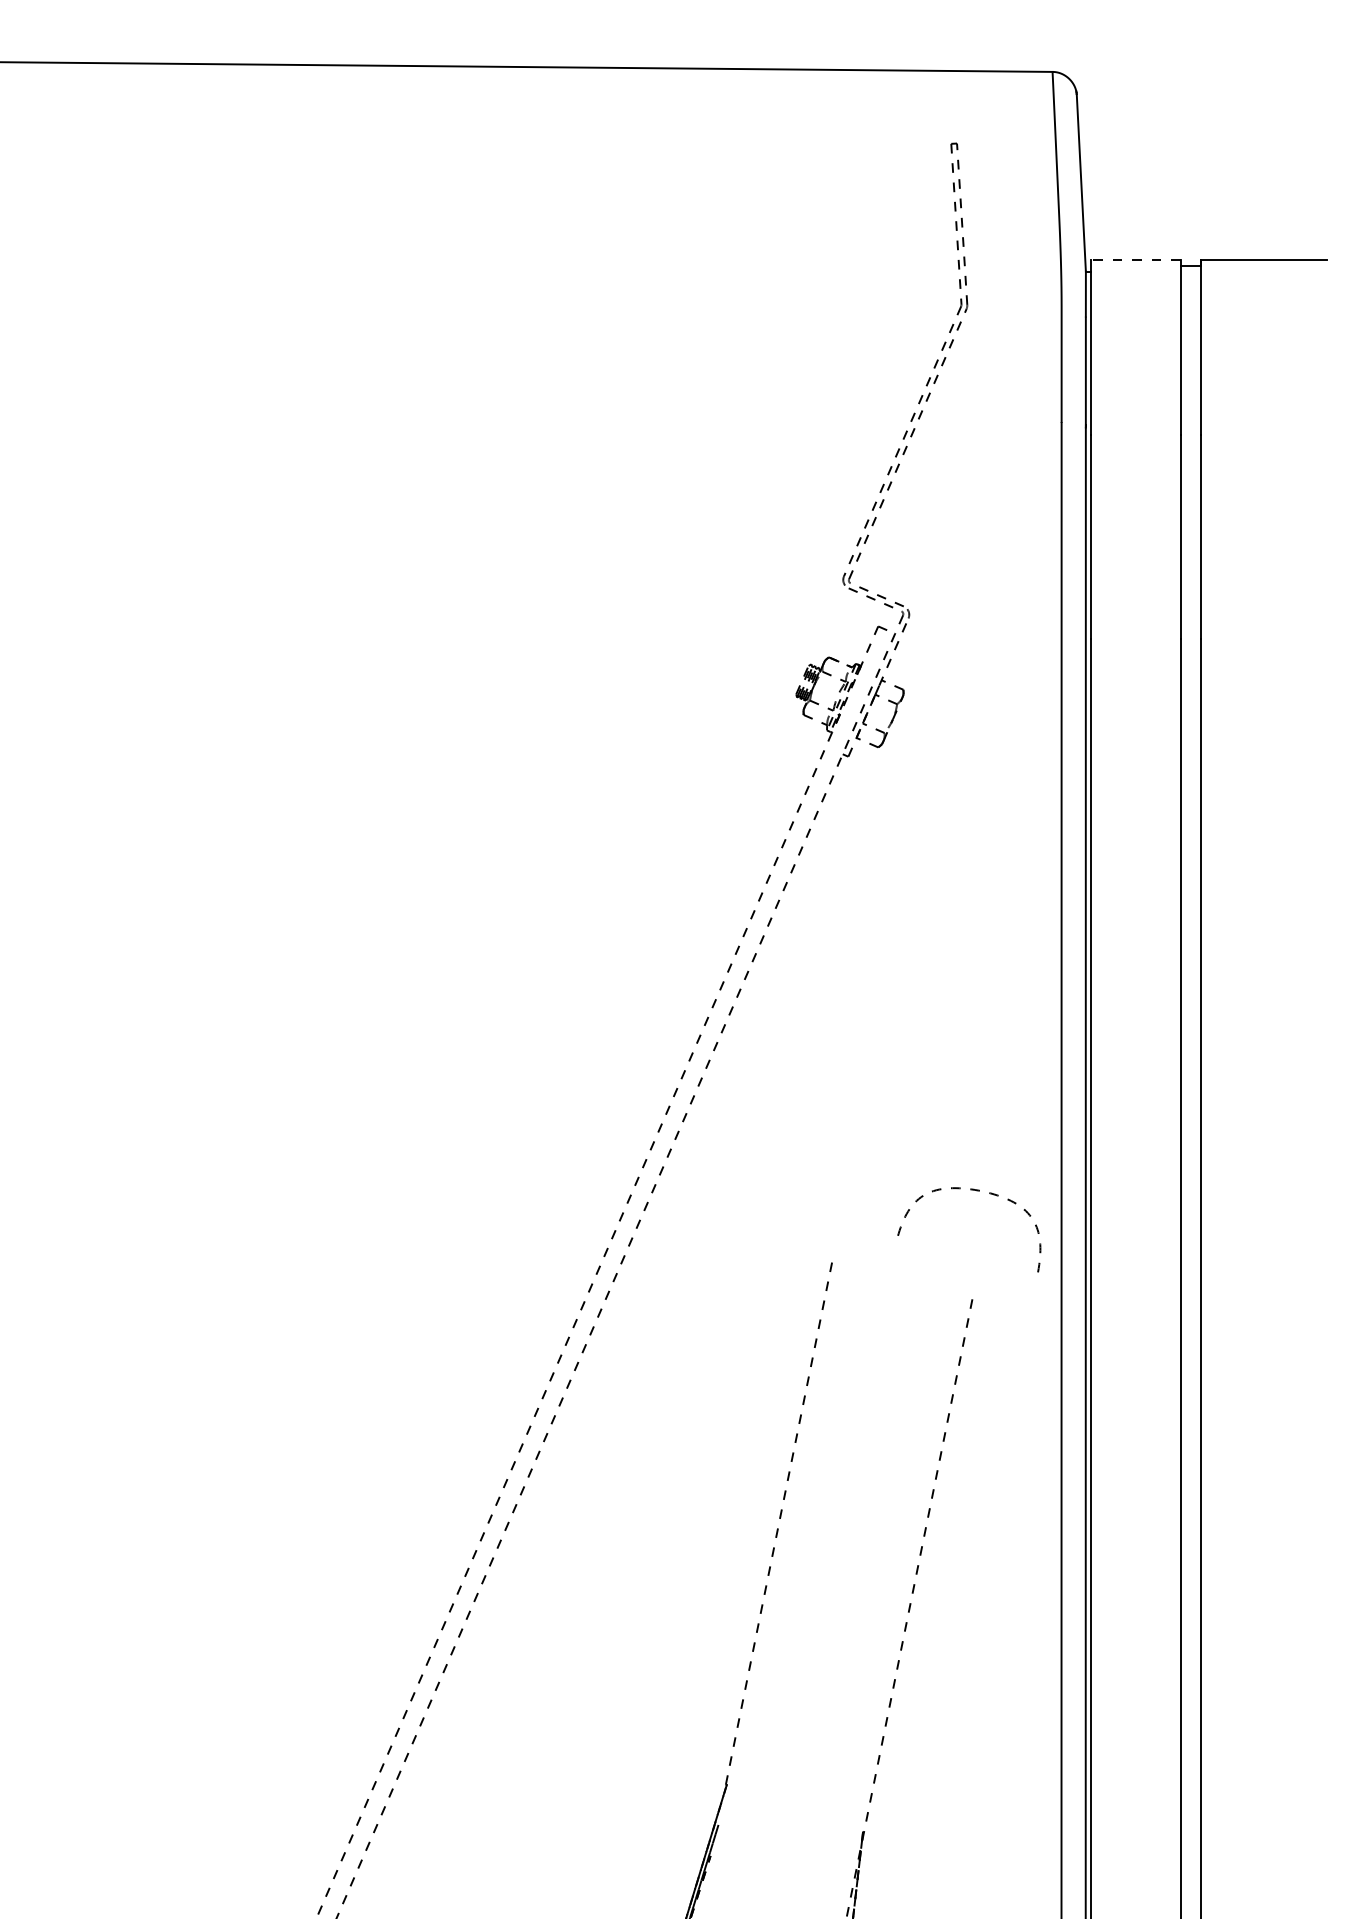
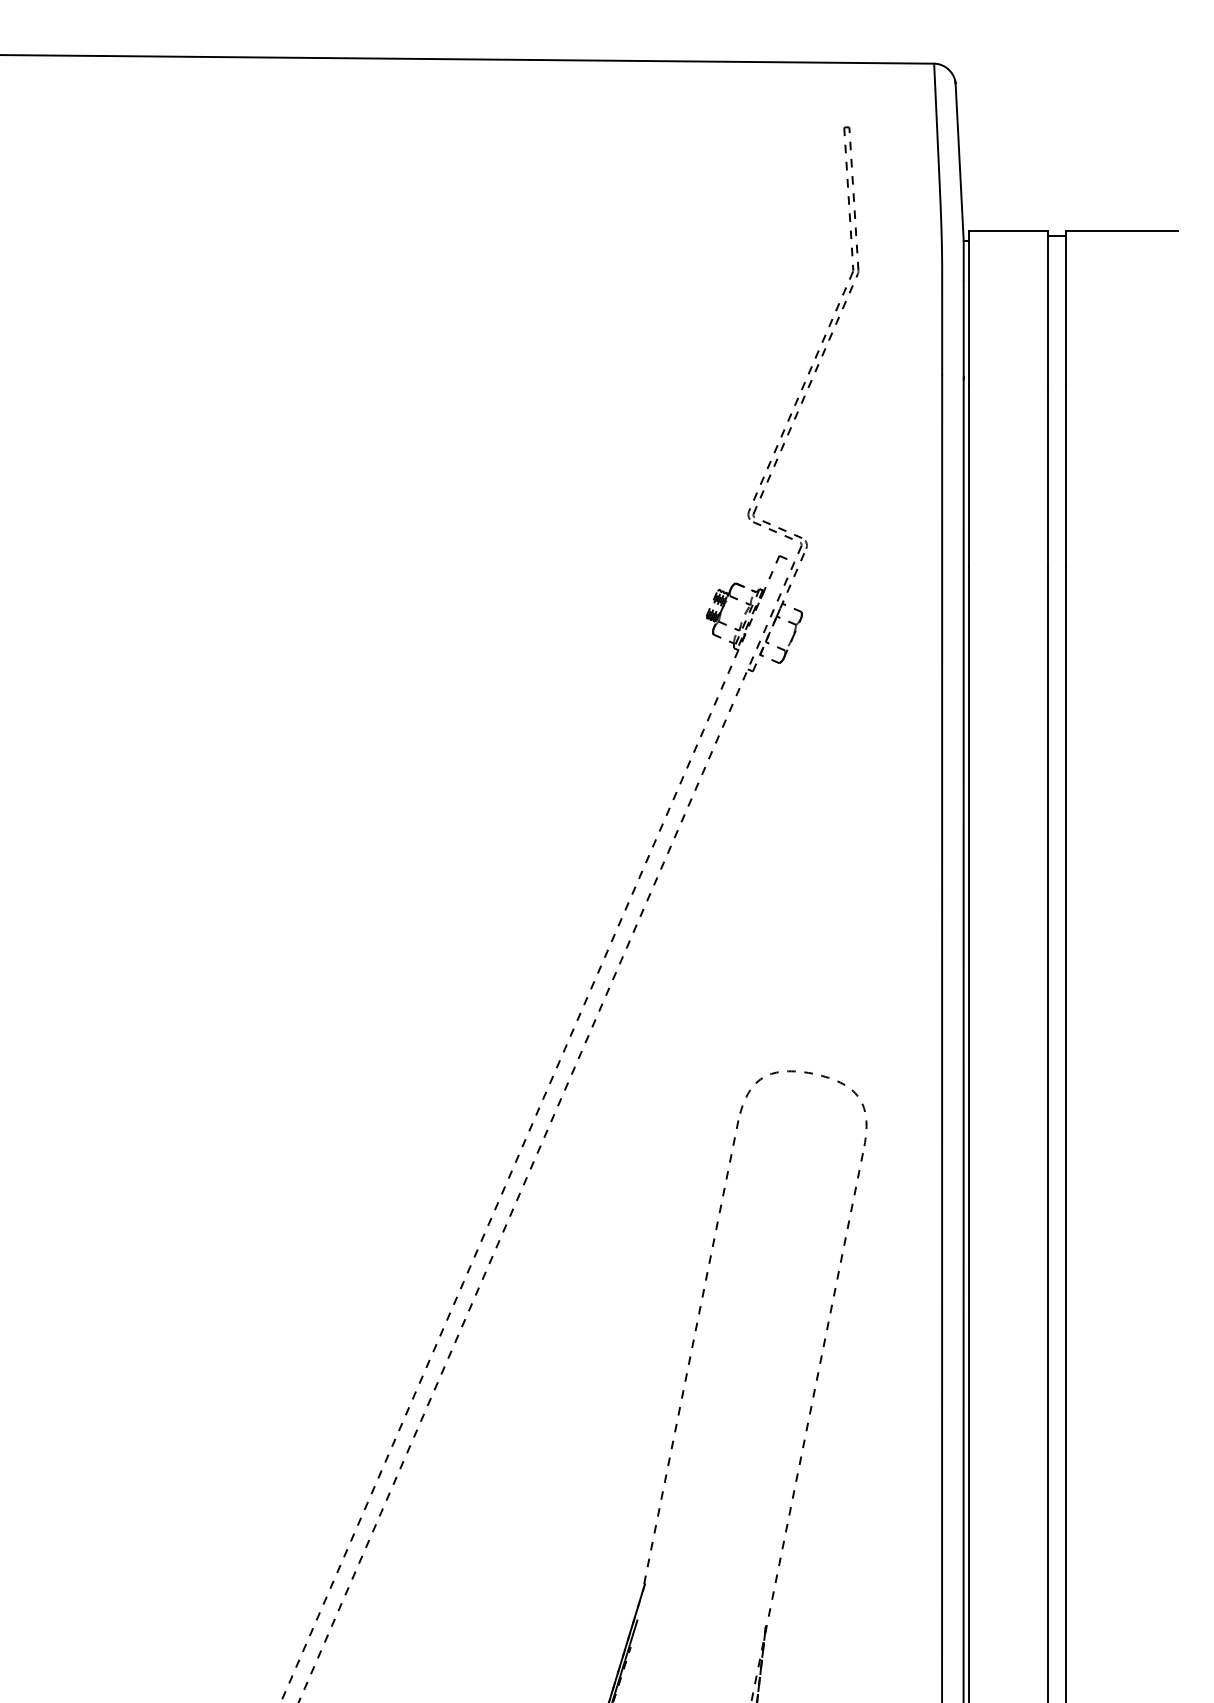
line: (1136, 260) -> (1008, 231), dashed -> solid
curve: (976, 1191) -> (809, 1074), moved

